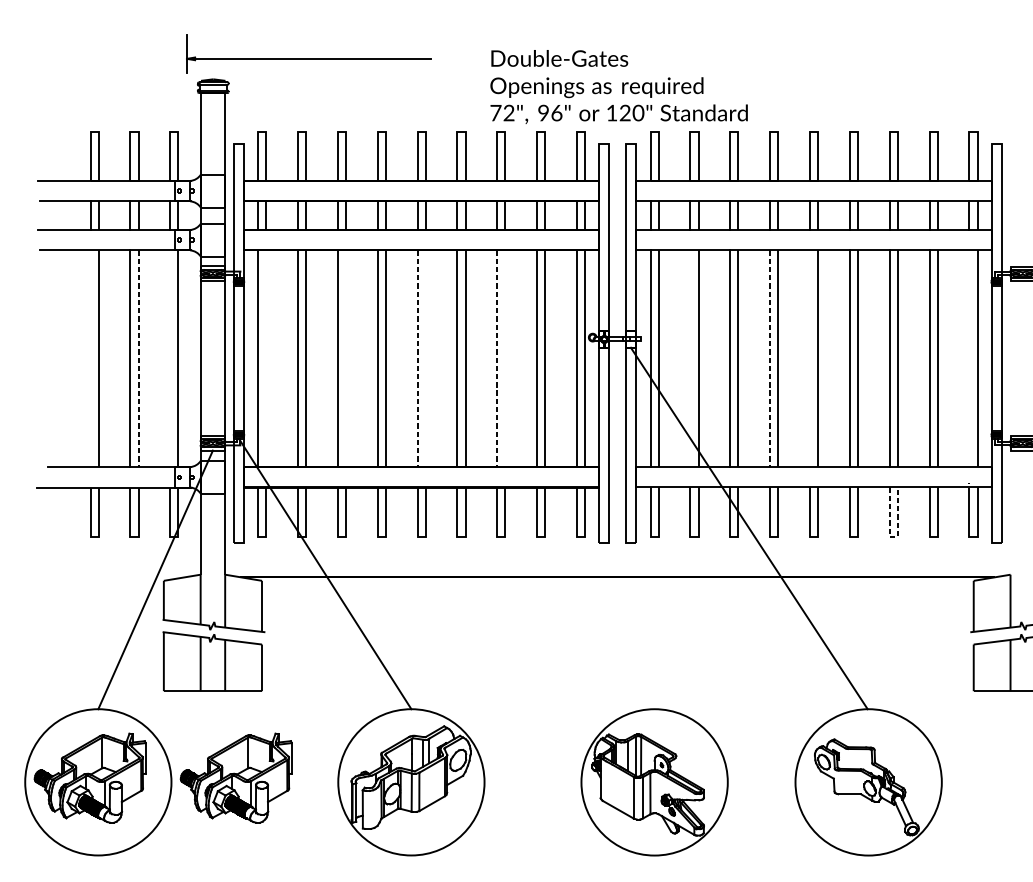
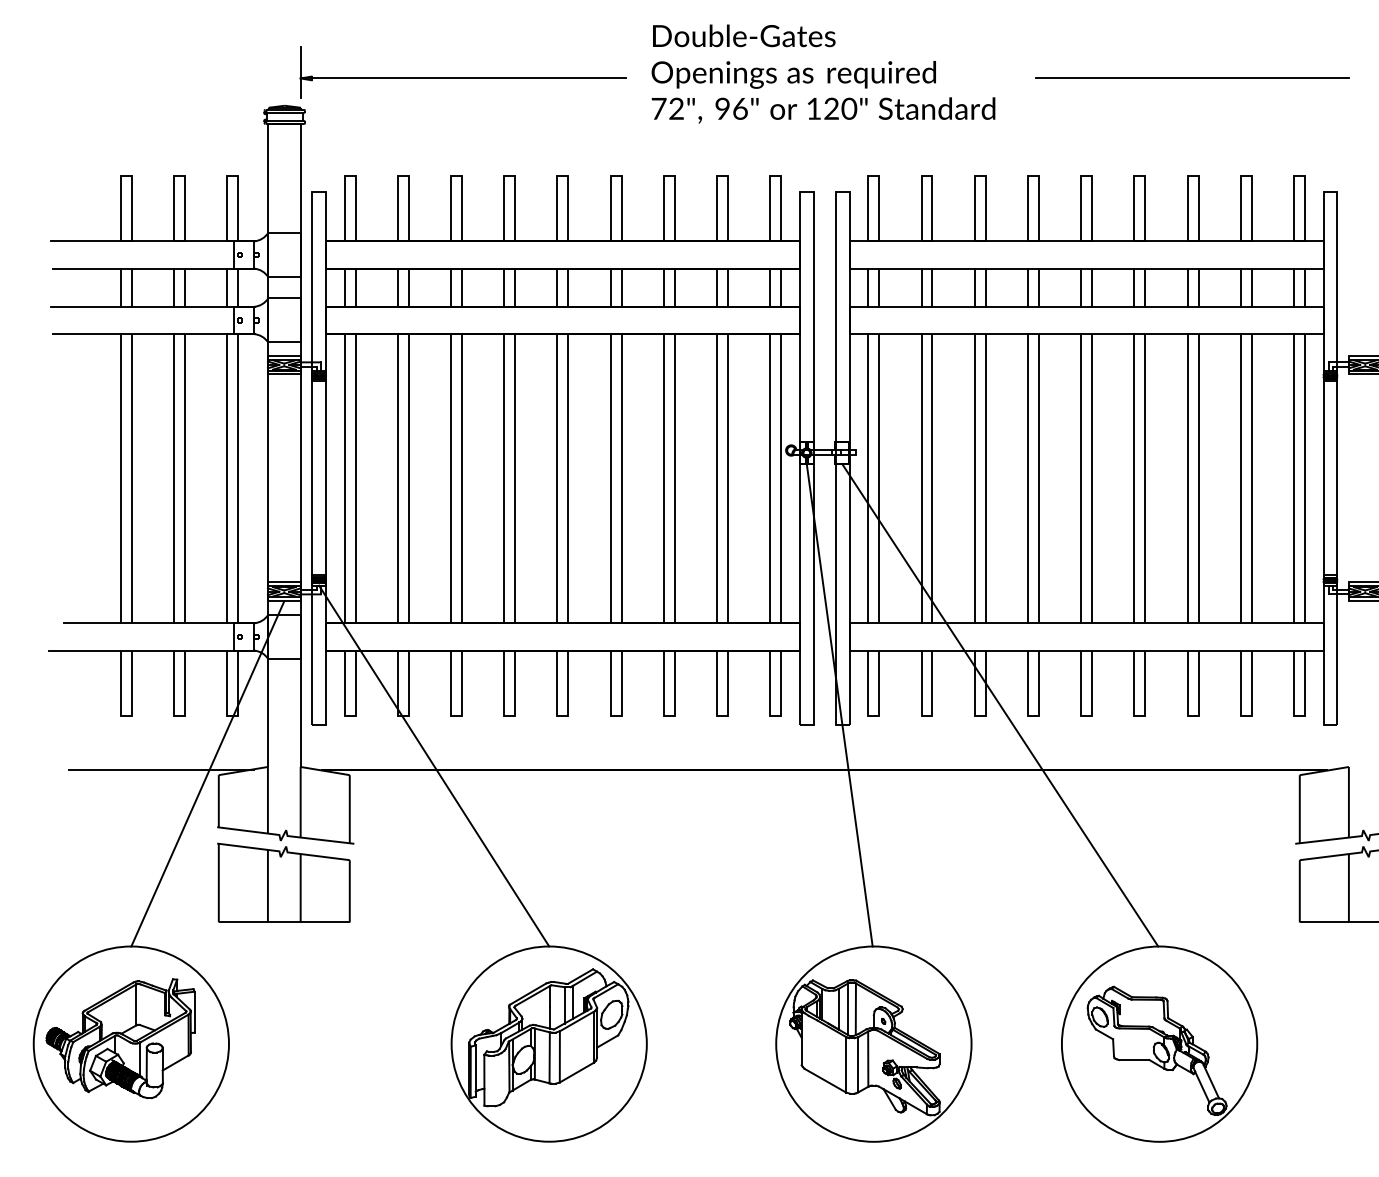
part: (308, 54) -> (462, 72), moved
line: (893, 58) -> (1192, 77), added
text: (619, 86) -> (823, 73), moved
line: (90, 358) -> (120, 478), added
line: (138, 358) -> (185, 478), dashed -> solid
line: (170, 358) -> (227, 478), added
line: (266, 358) -> (355, 478), added
line: (345, 358) -> (461, 478), added
line: (417, 358) -> (557, 478), dashed -> solid
line: (425, 358) -> (568, 478), added
line: (497, 358) -> (663, 478), dashed -> solid
line: (505, 358) -> (674, 478), added
line: (690, 358) -> (921, 478), added
line: (769, 358) -> (1027, 478), dashed -> solid
line: (810, 358) -> (1081, 478), added
line: (969, 358) -> (1294, 478), added
line: (628, 528) -> (839, 705), added
line: (894, 536) -> (1193, 716), dashed -> solid
line: (120, 576) -> (160, 769), added
part: (236, 778) -> (315, 1038), removed

